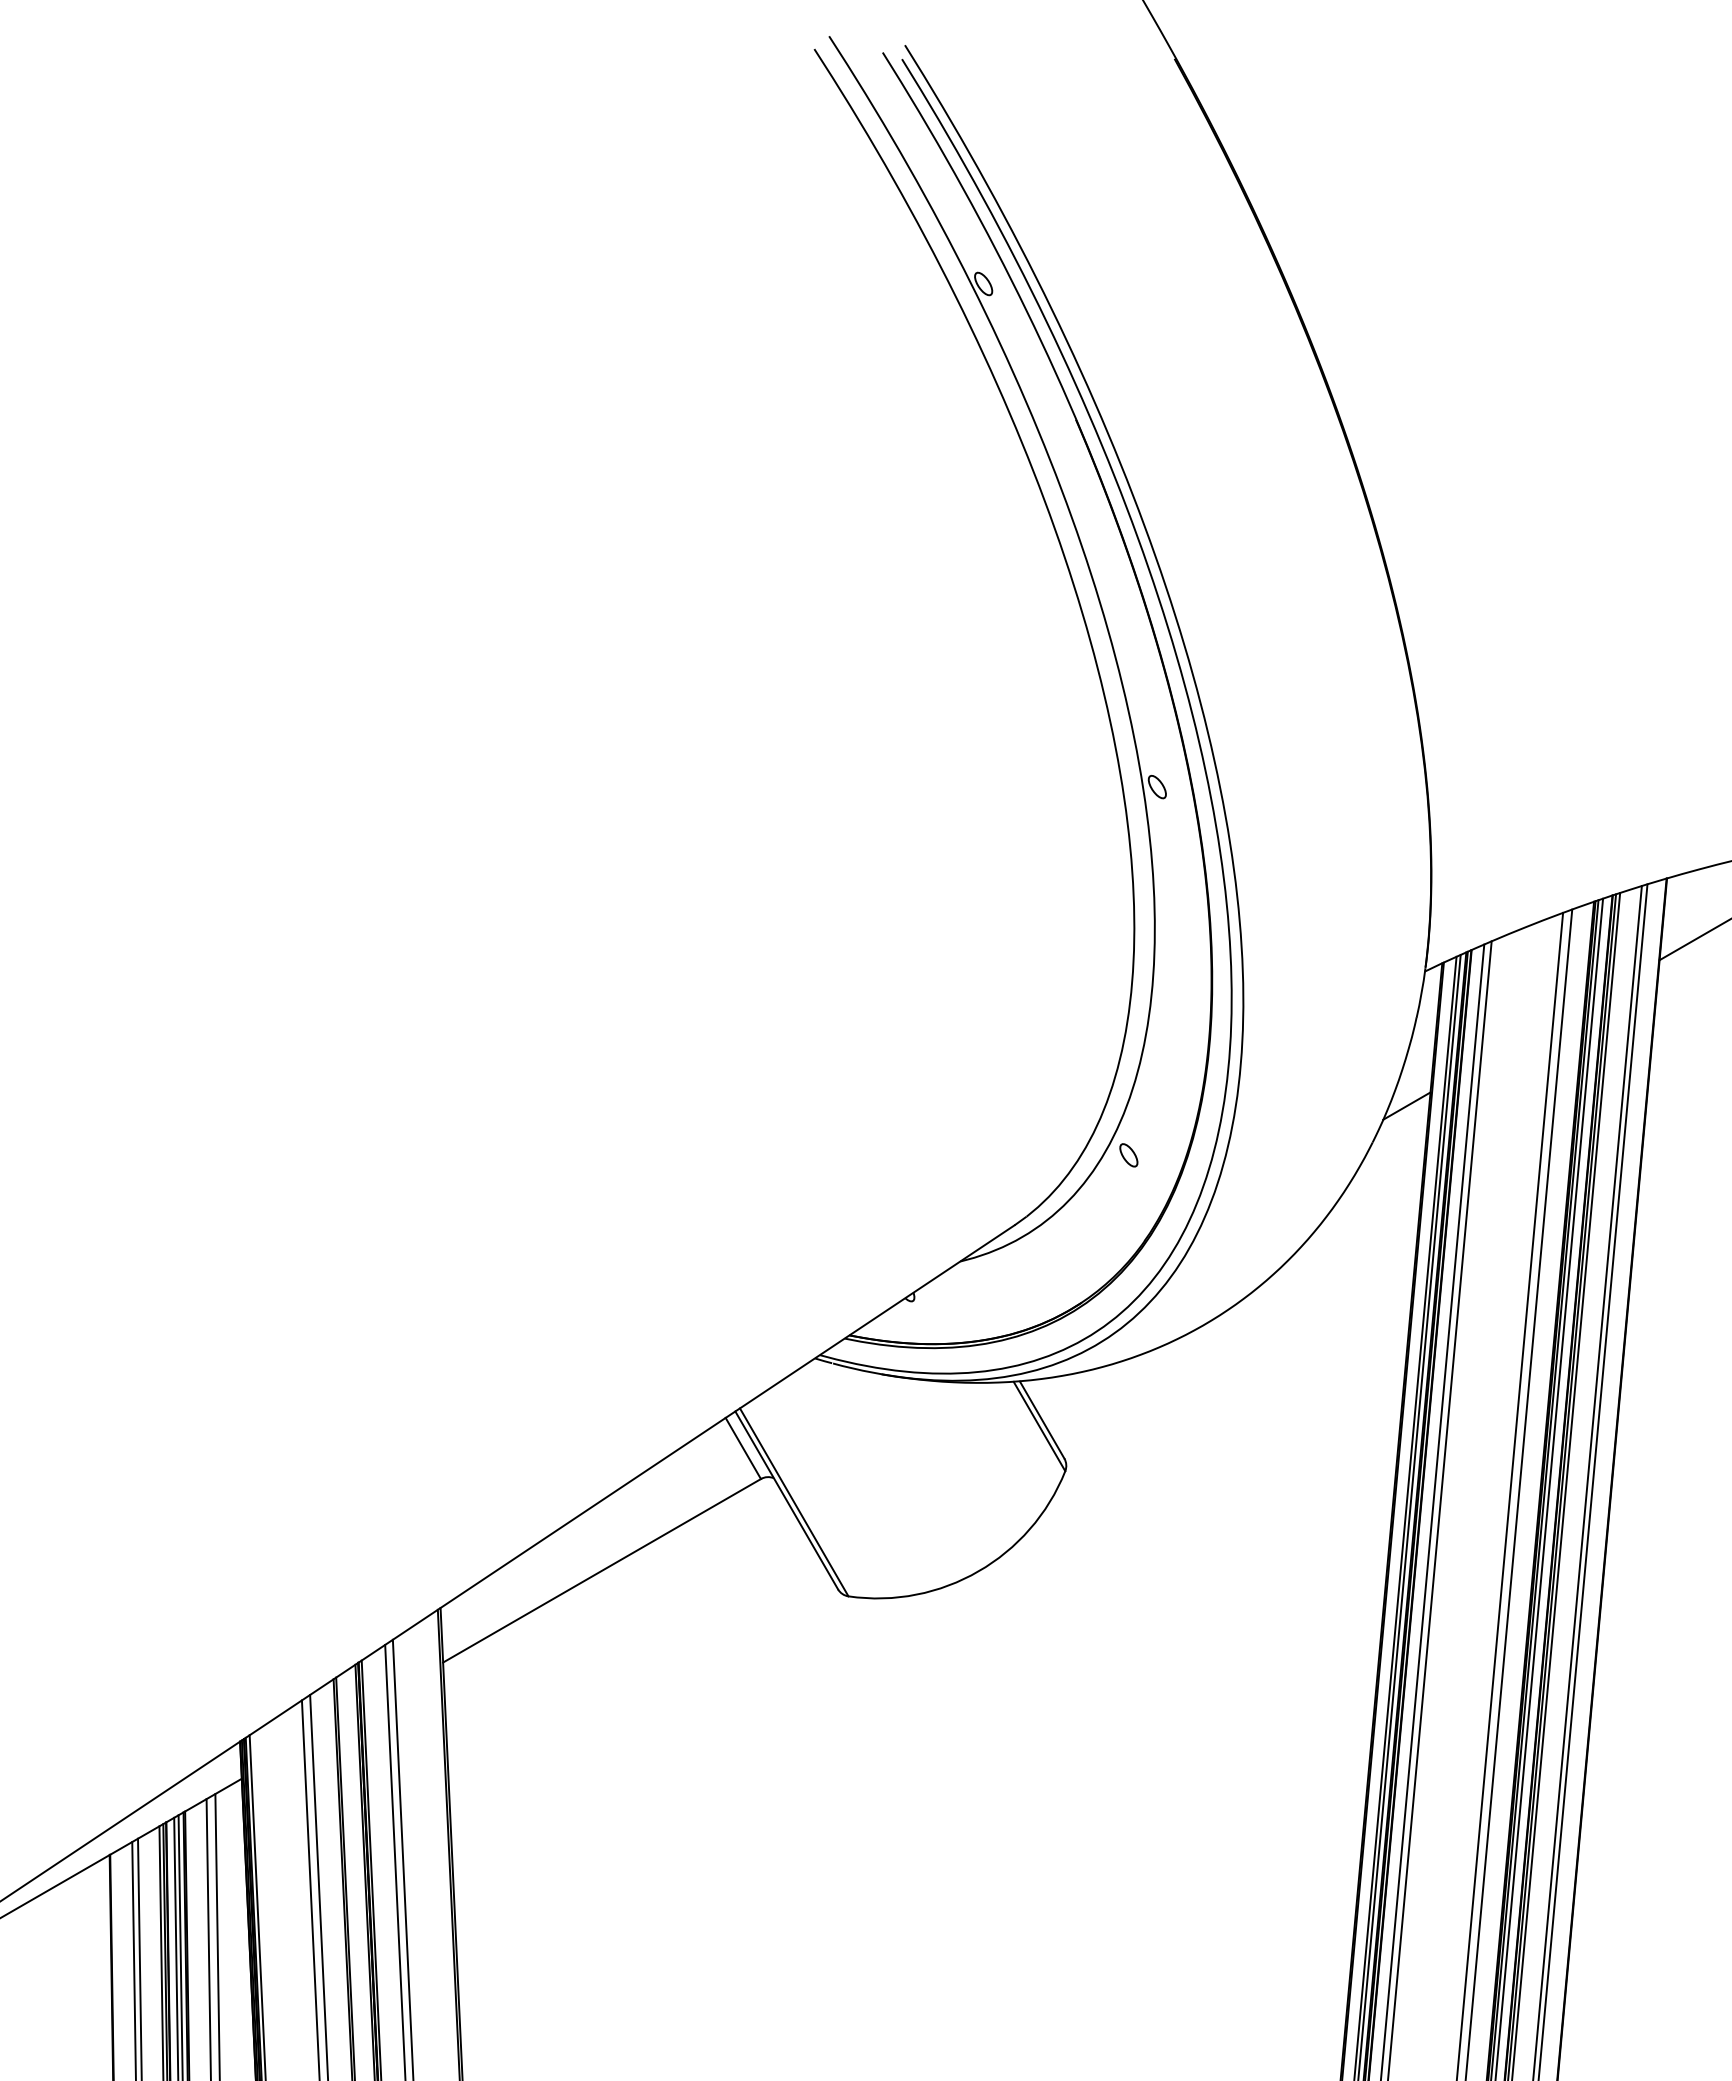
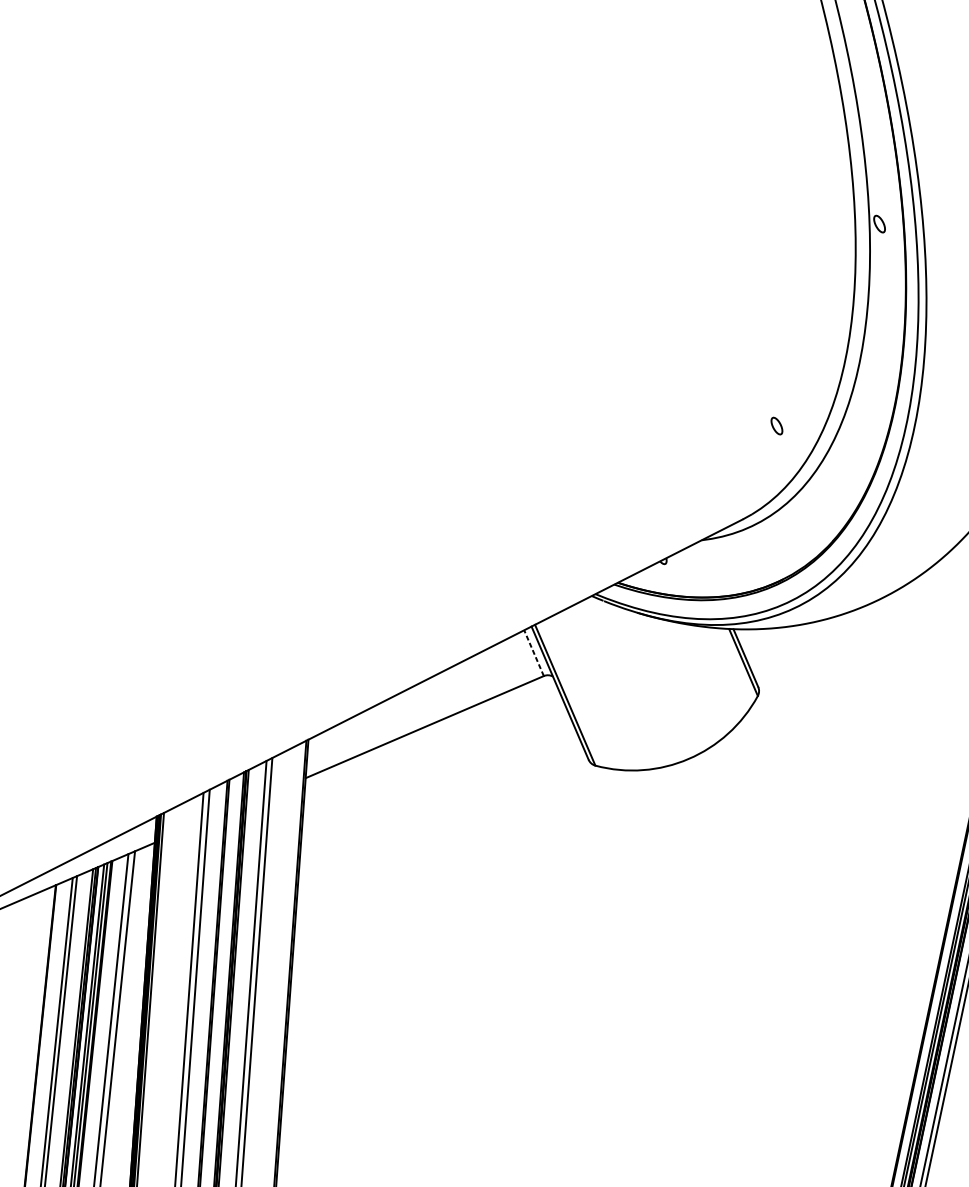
part: (1128, 1155) -> (776, 426), moved
line: (743, 1448) -> (534, 653), solid -> dashed

